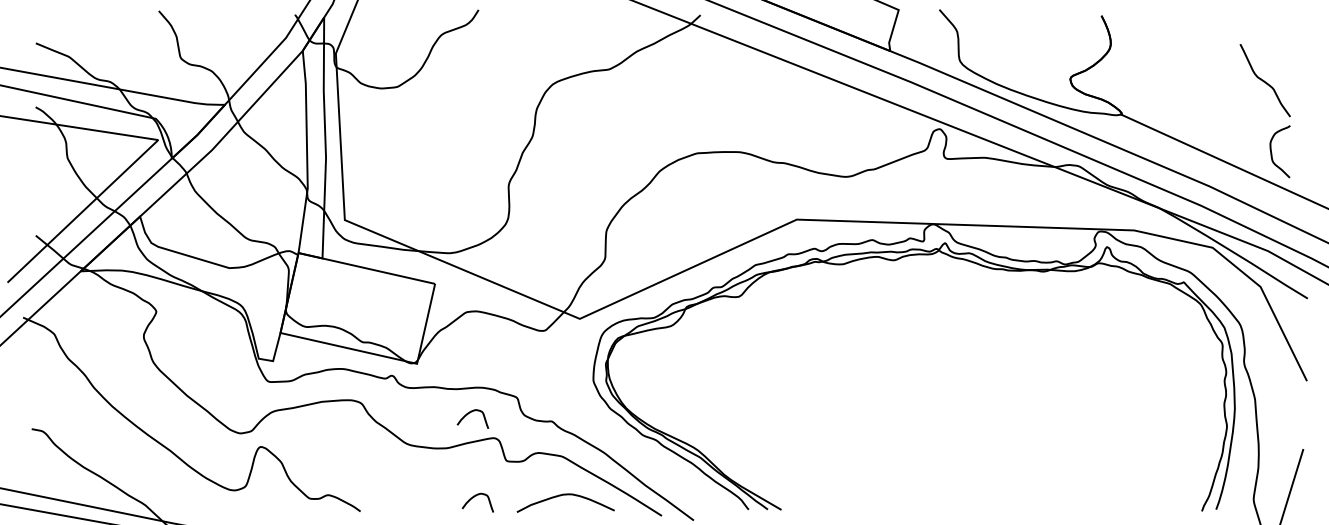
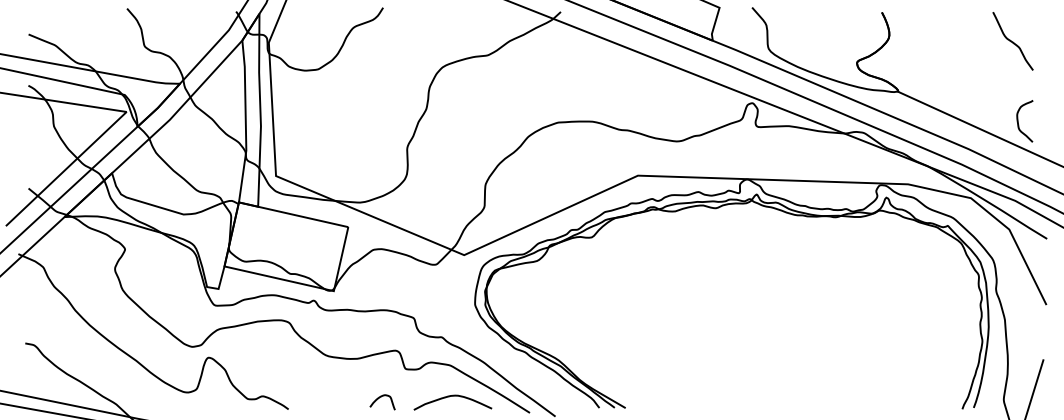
curve: (1264, 80) -> (1012, 41), moved
curve: (469, 414) -> (375, 331), removed

